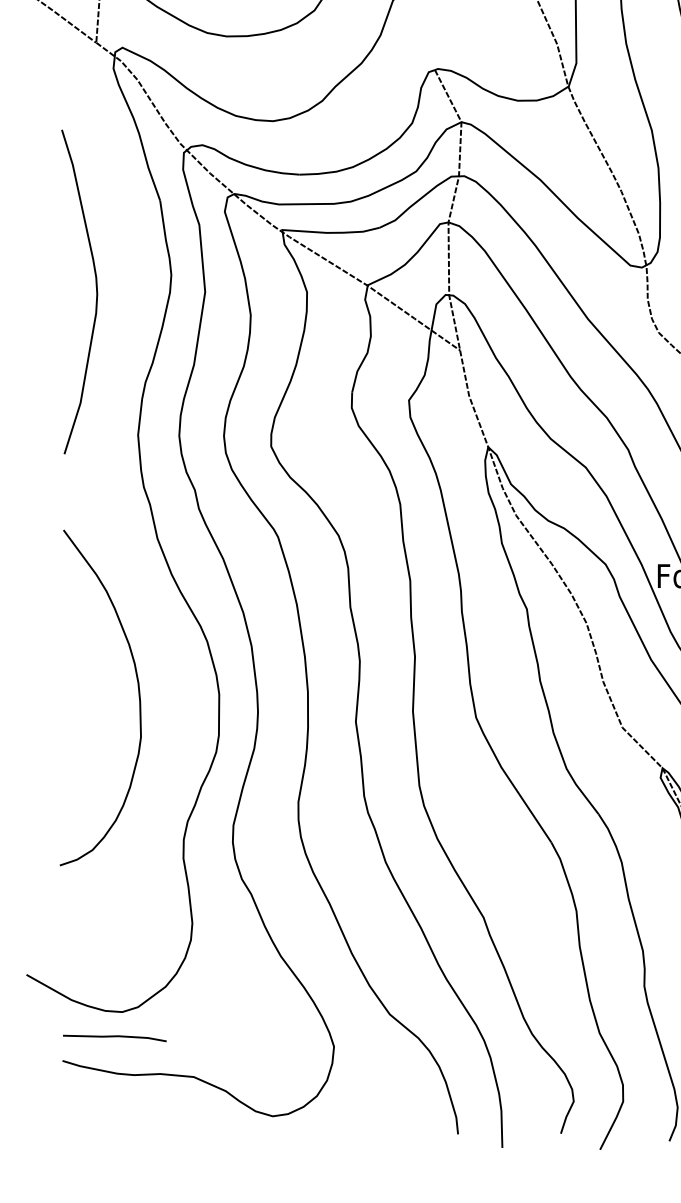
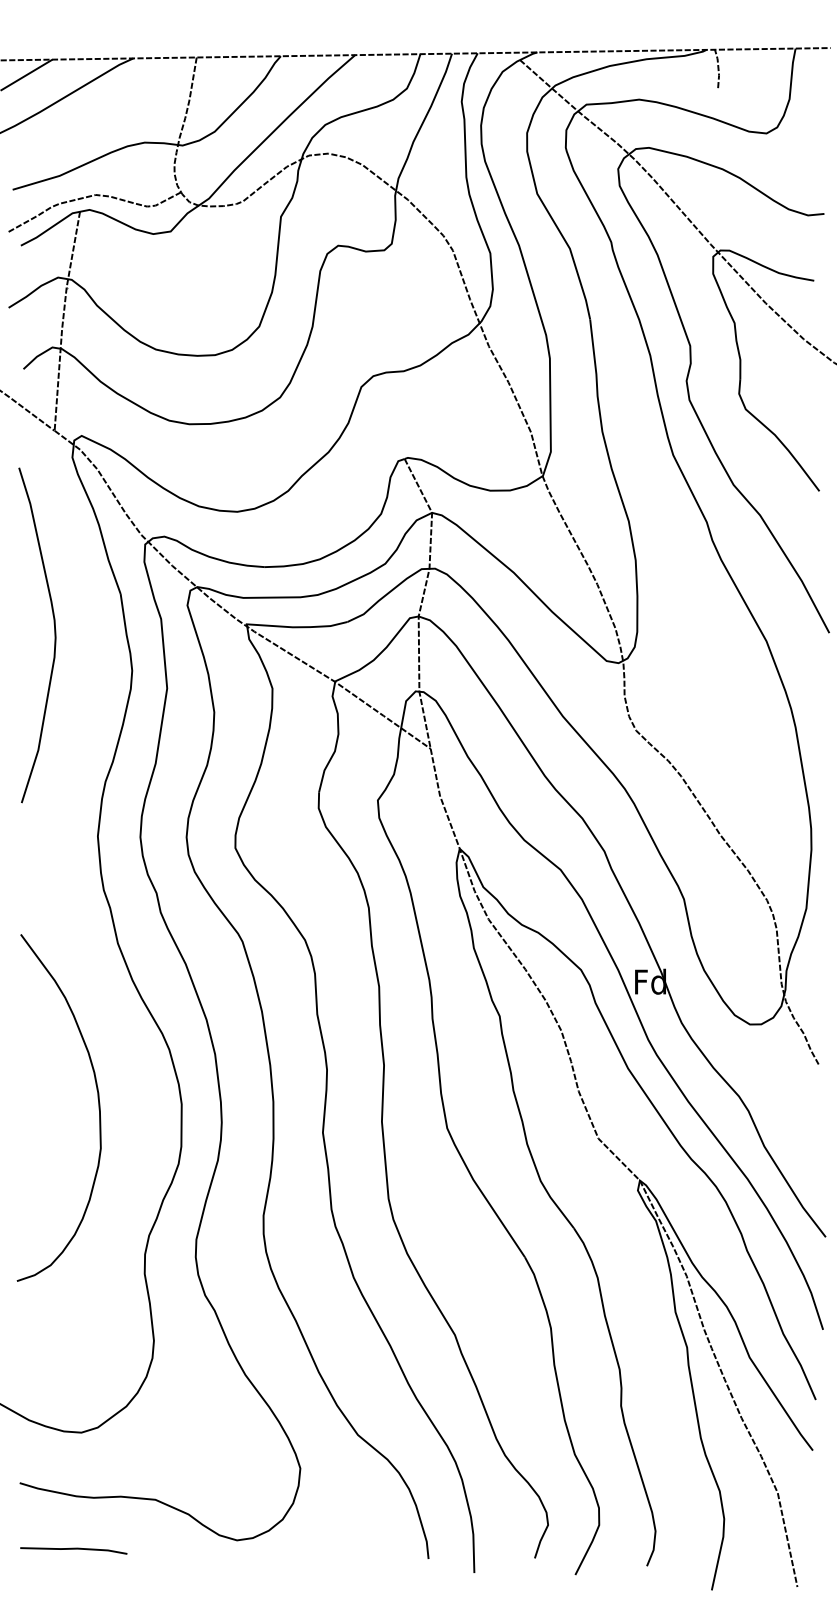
curve: (96, 292) -> (54, 635), moved
line: (114, 1037) -> (73, 1549), moved

